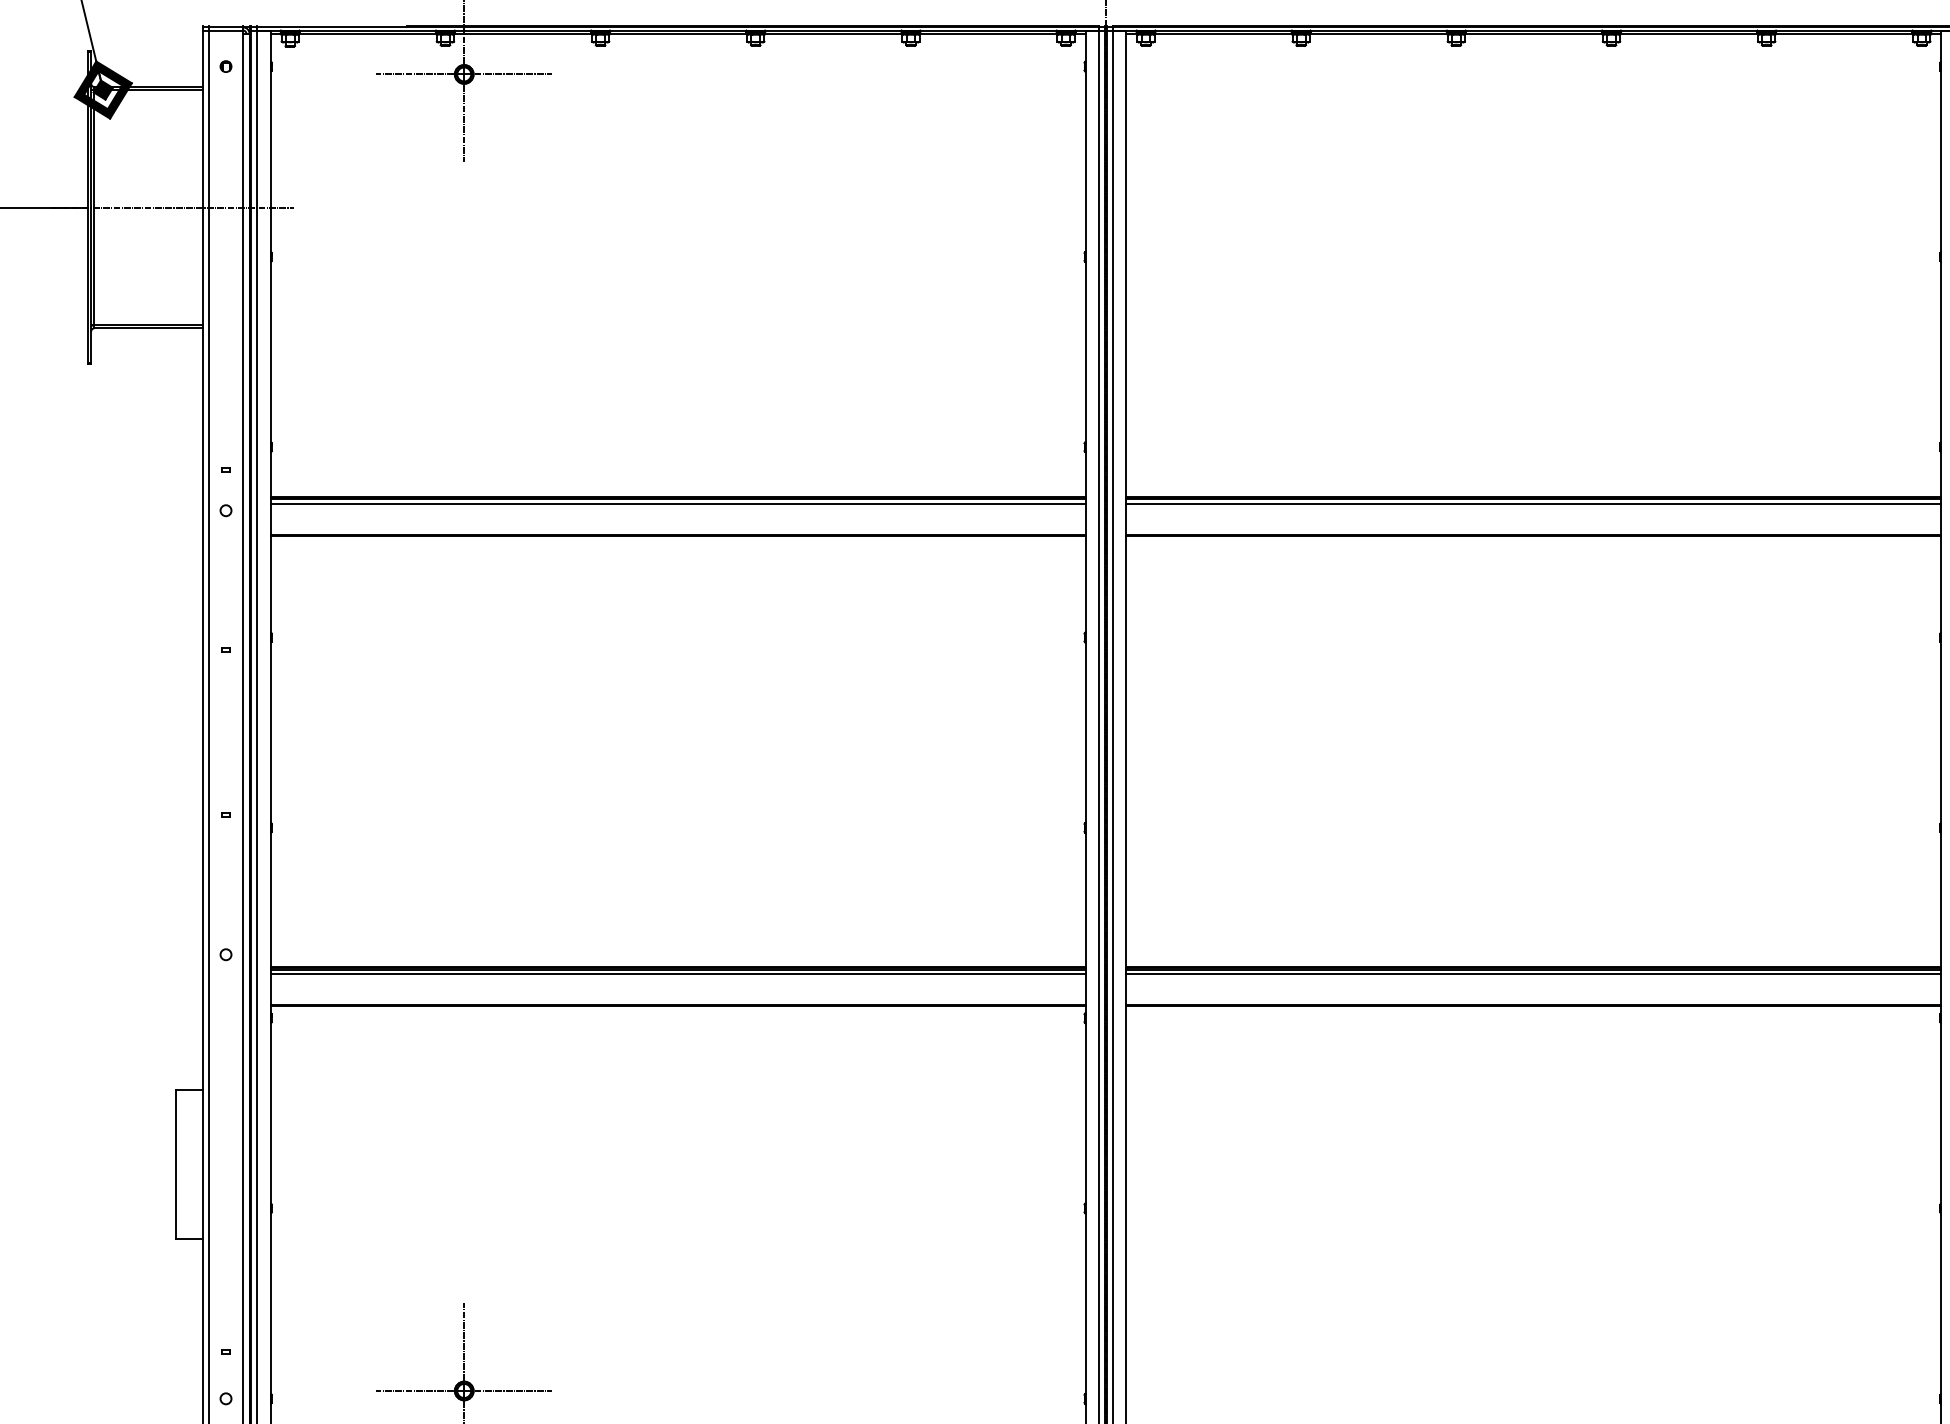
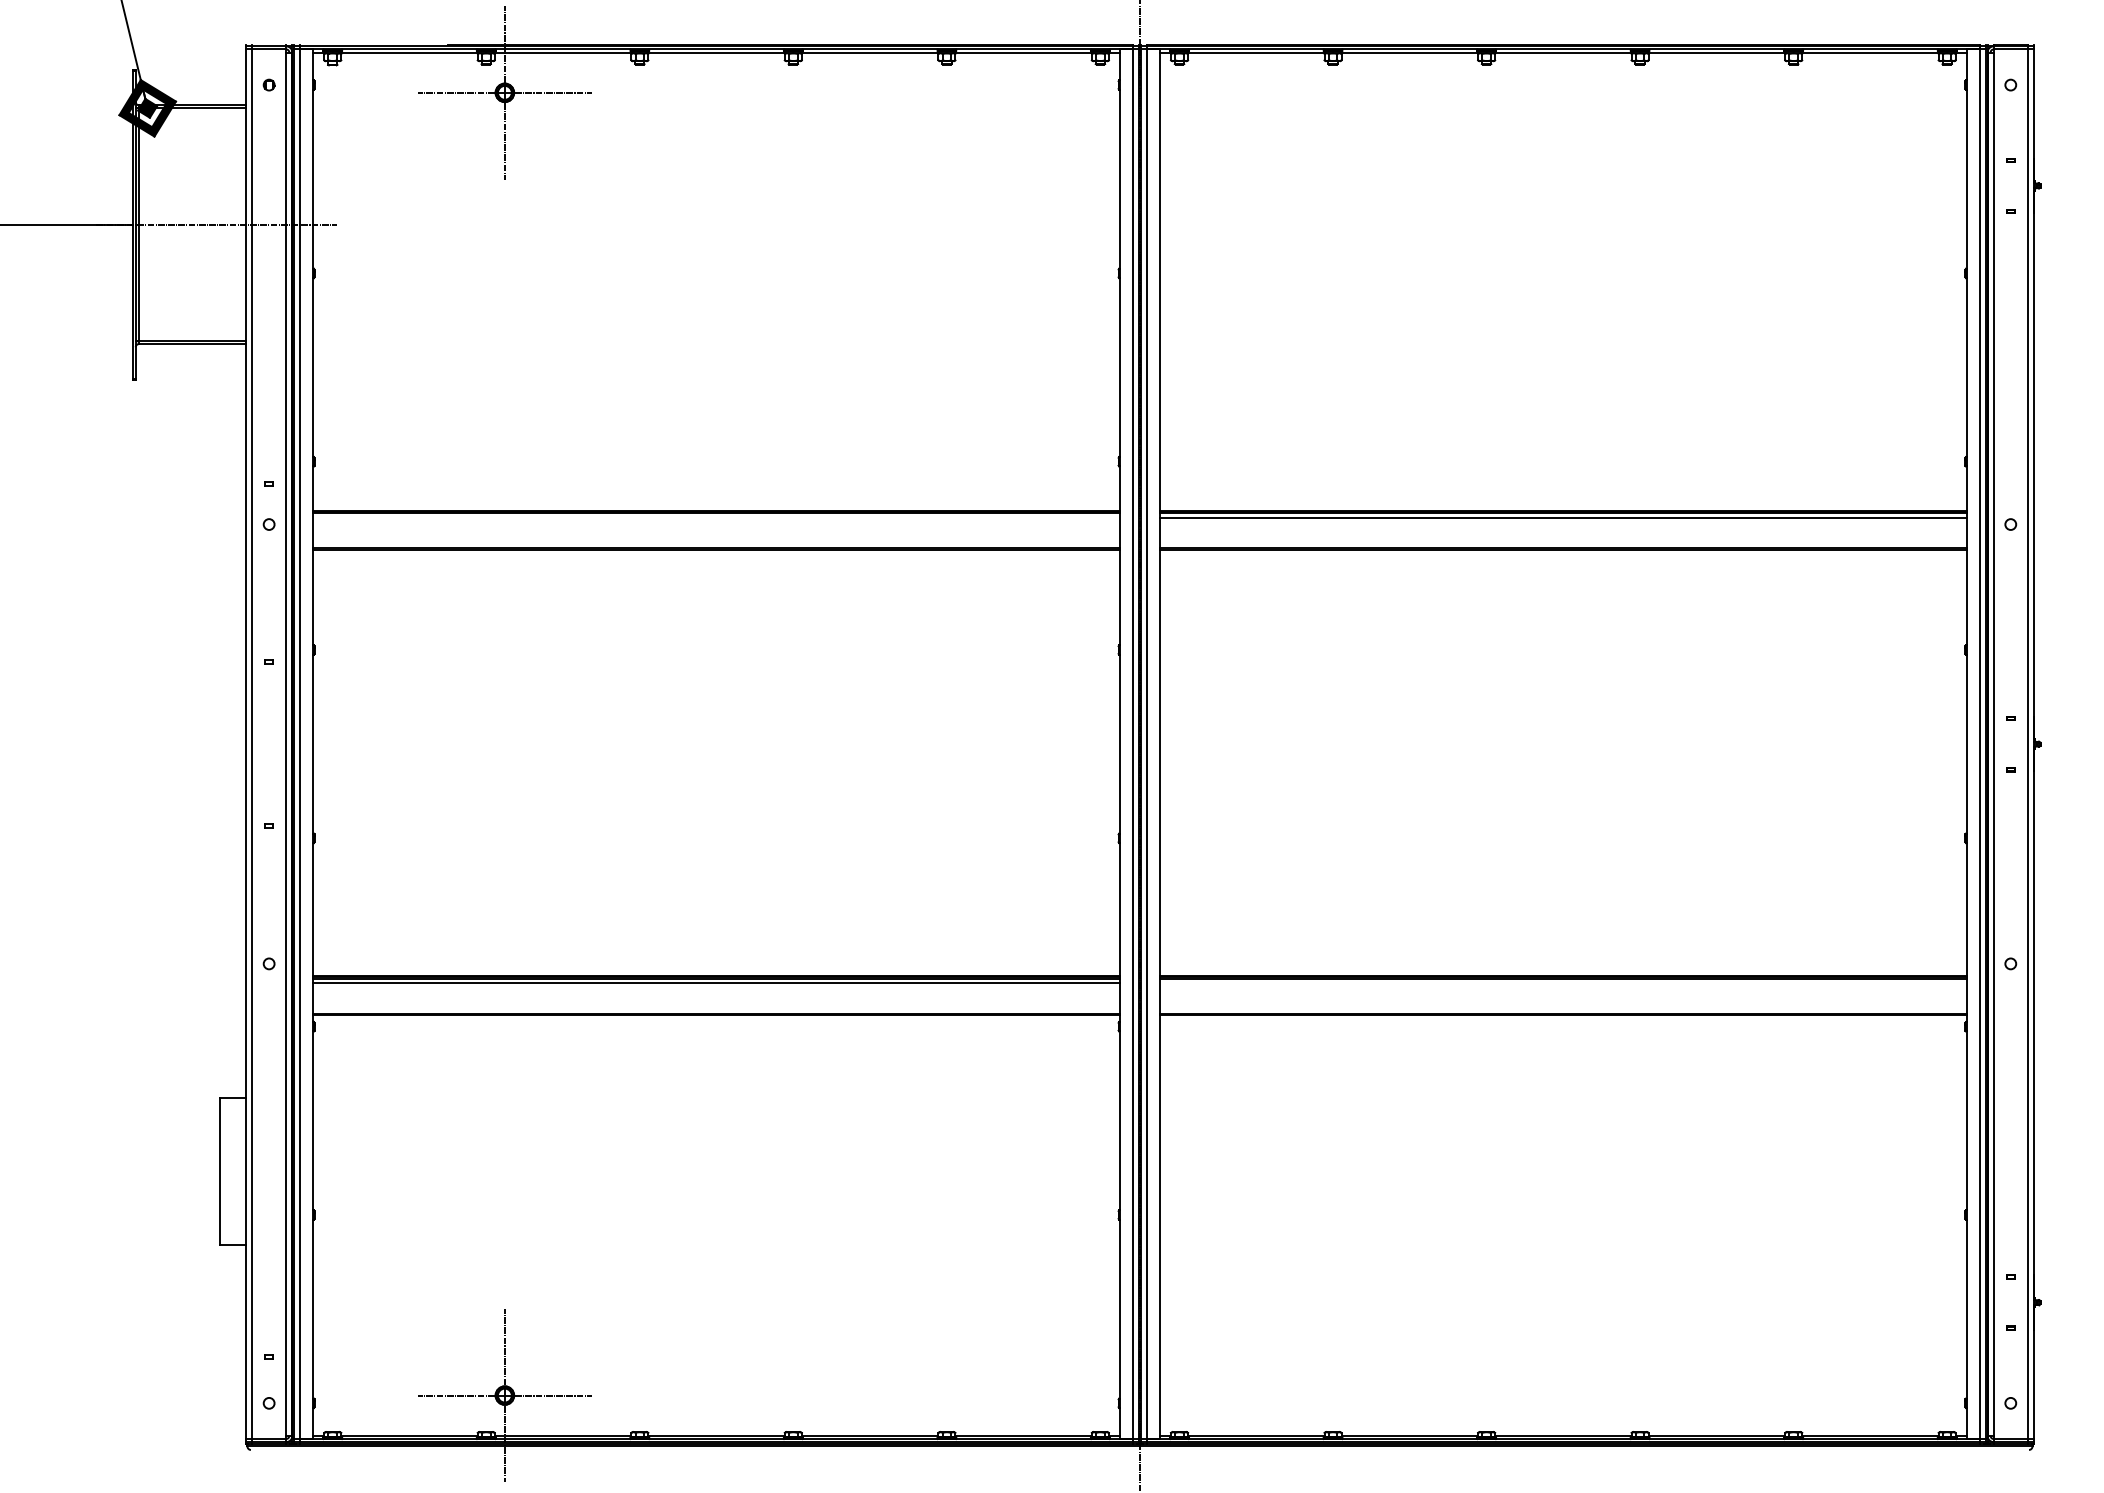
line: (678, 503) -> (716, 517), removed
line: (1534, 973) -> (1563, 982), removed

